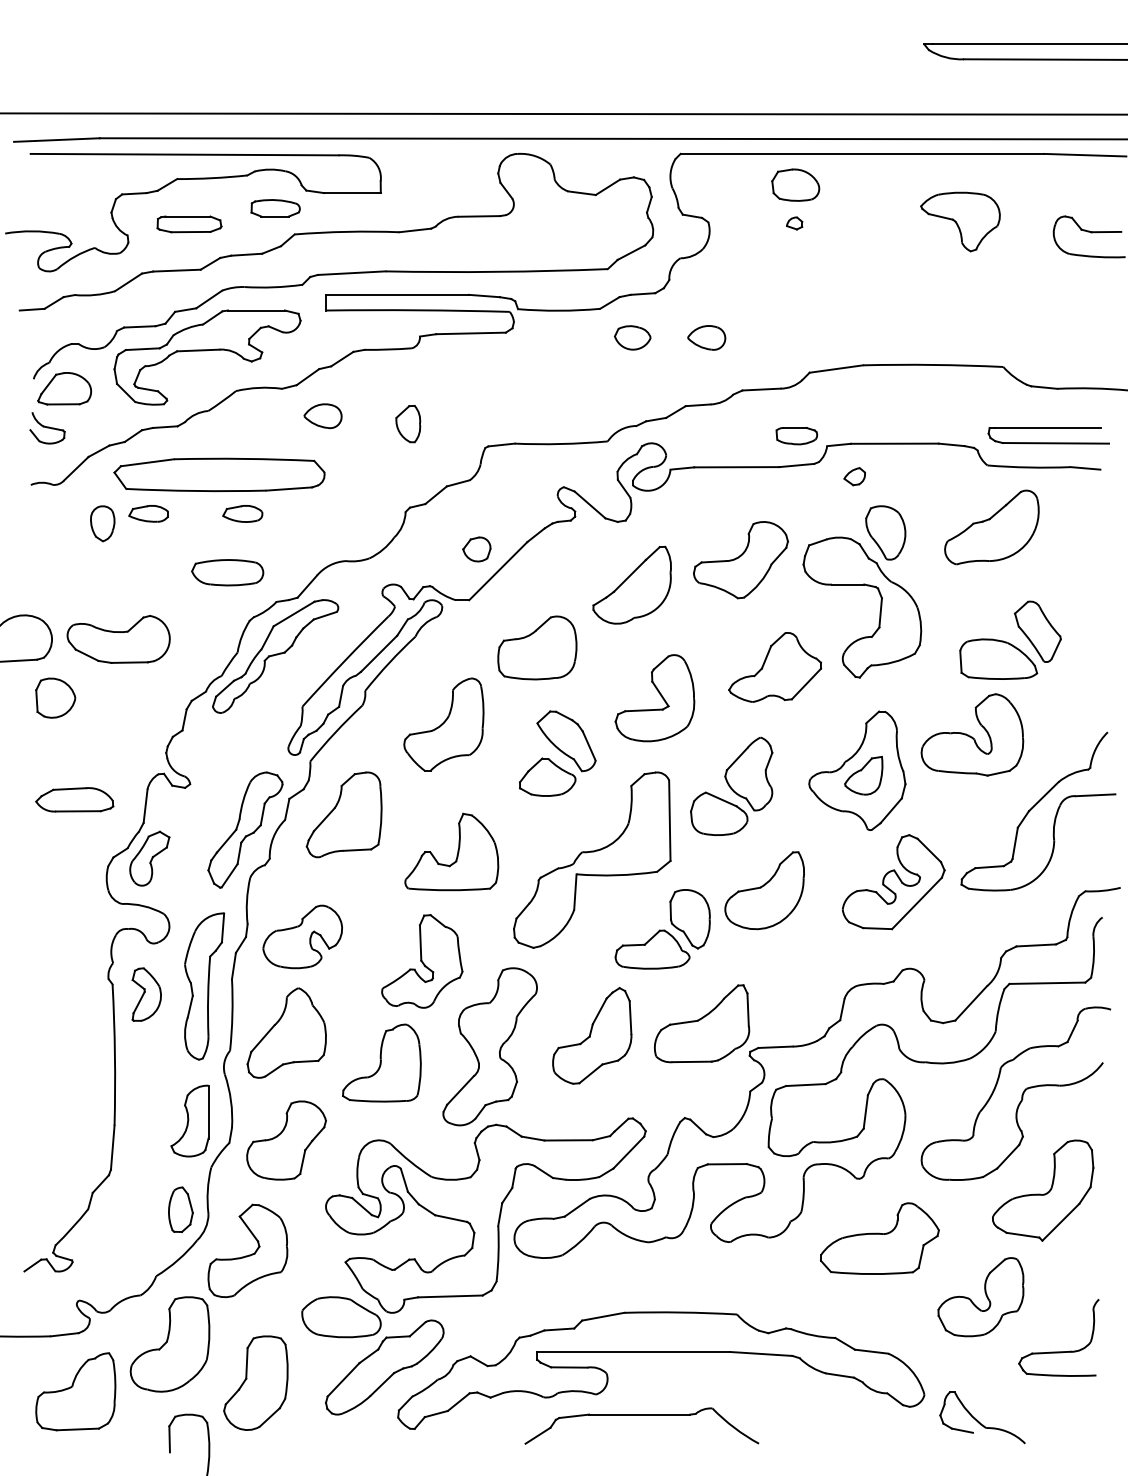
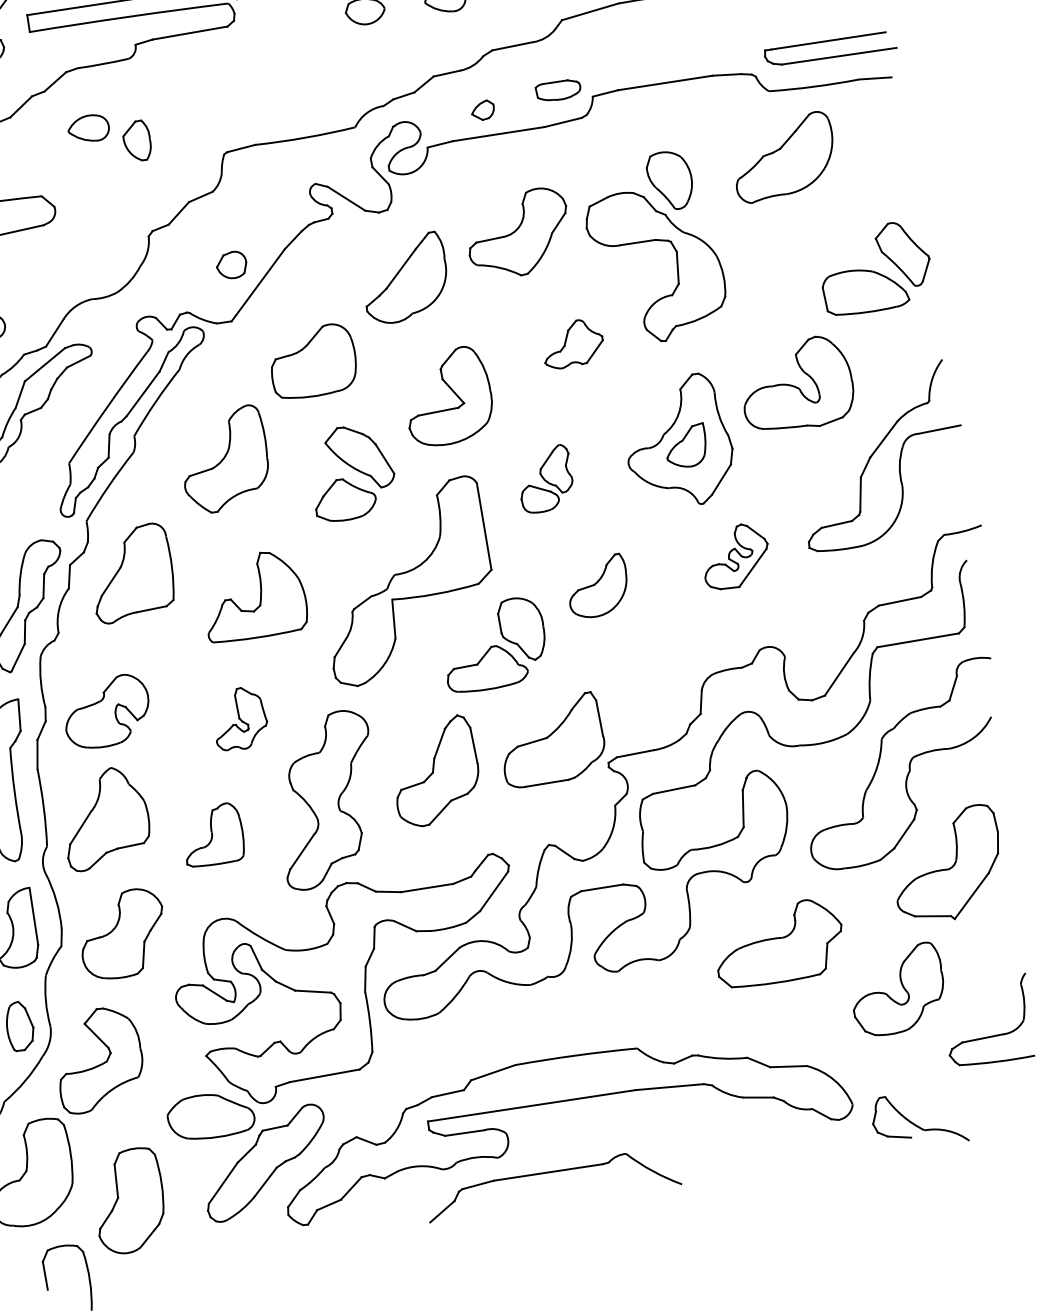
part: (322, 416) -> (88, 129), moved
part: (854, 476) -> (482, 110), moved
part: (1010, 639) -> (875, 267), moved
part: (775, 667) -> (573, 343), size x0.6
part: (731, 785) -> (544, 478), size x0.6
part: (893, 882) -> (735, 556), size x0.6
part: (764, 890) -> (597, 586), size x0.7
part: (422, 961) -> (240, 718), size x0.6
part: (381, 1062) -> (212, 834), size x0.7

